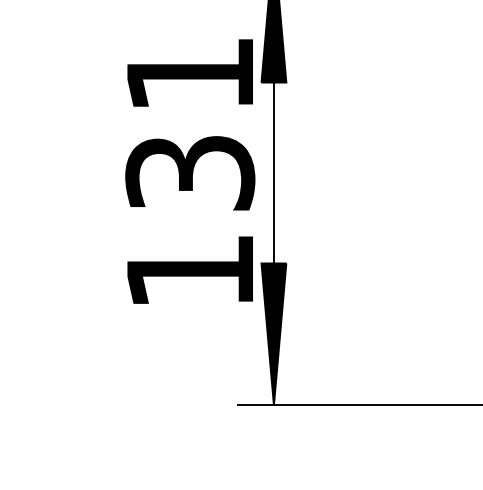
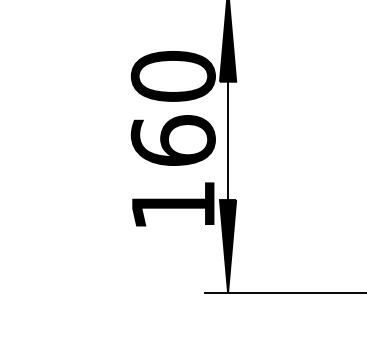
text: (188, 123) -> (172, 108), 131 -> 160

